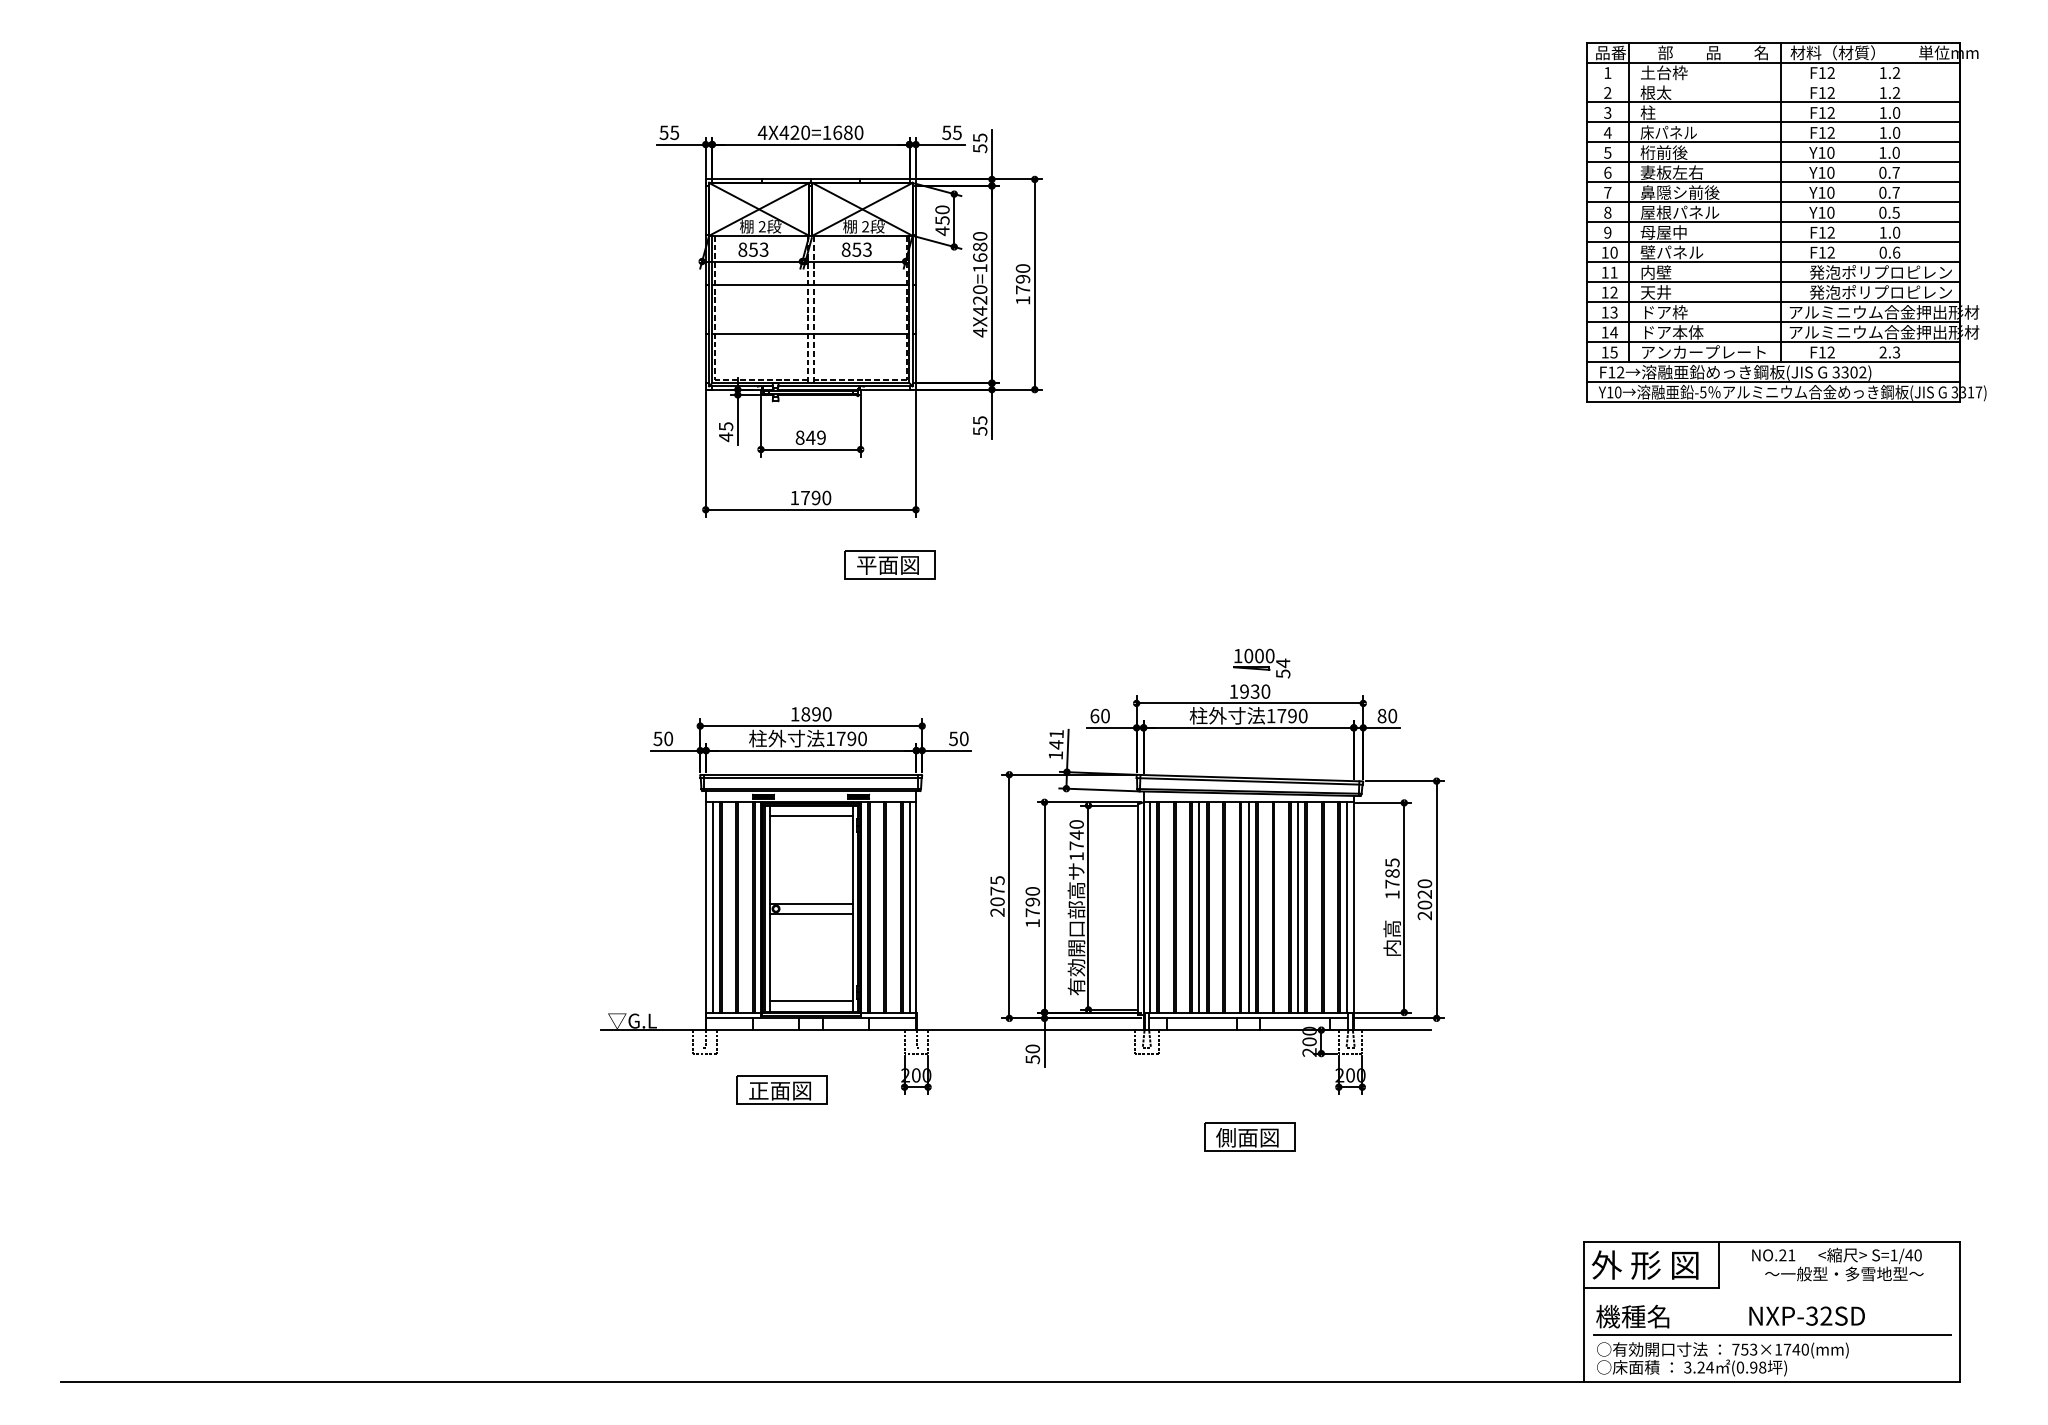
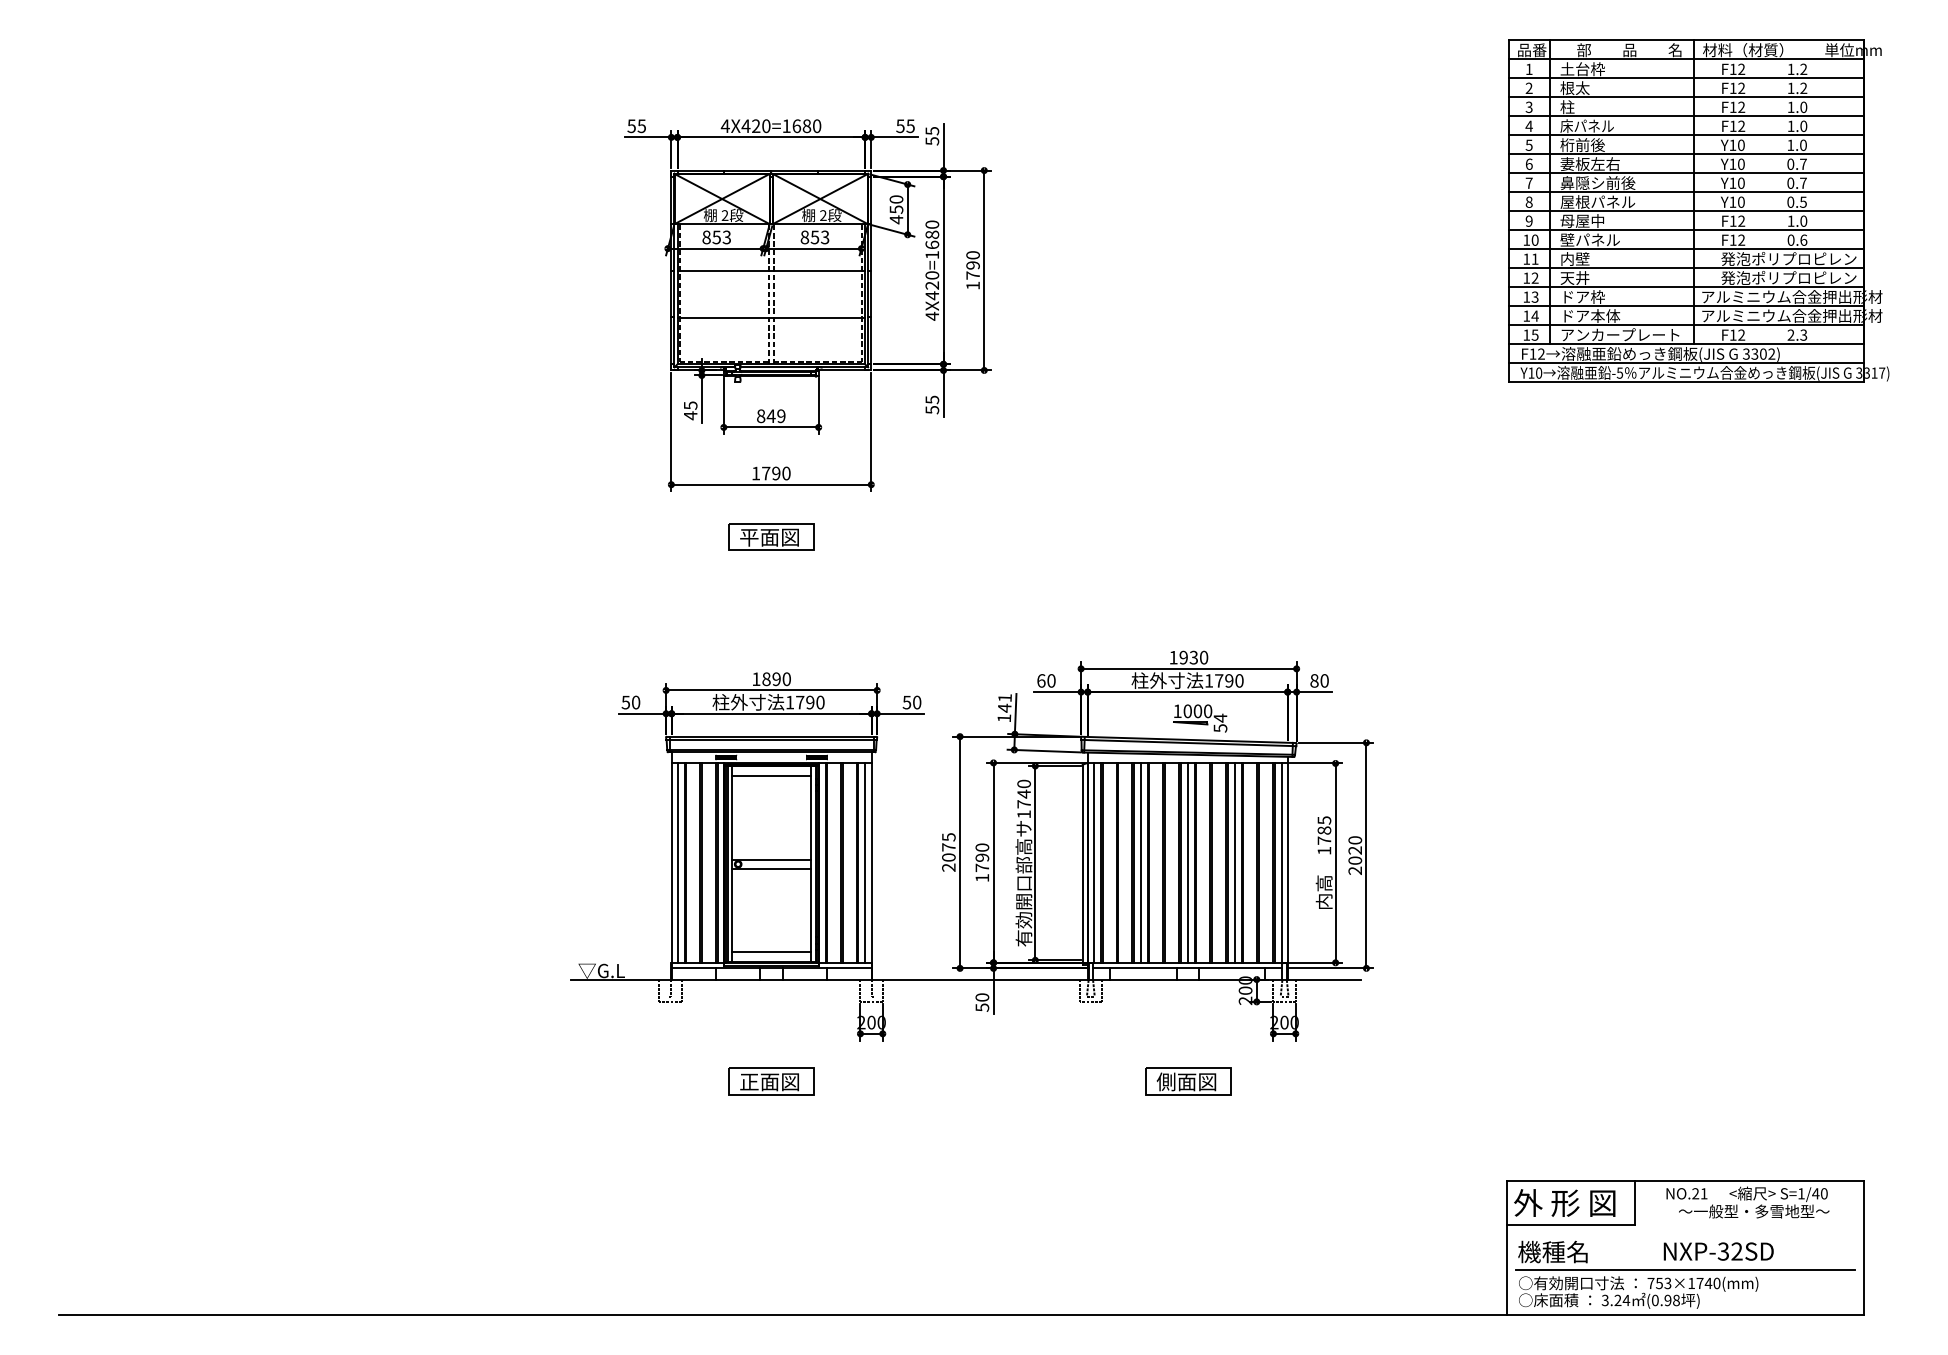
line: (1772, 82) -> (1685, 78), added
part: (889, 564) -> (770, 536), moved
part: (1261, 663) -> (1199, 718), moved
part: (781, 1089) -> (770, 1080), moved

